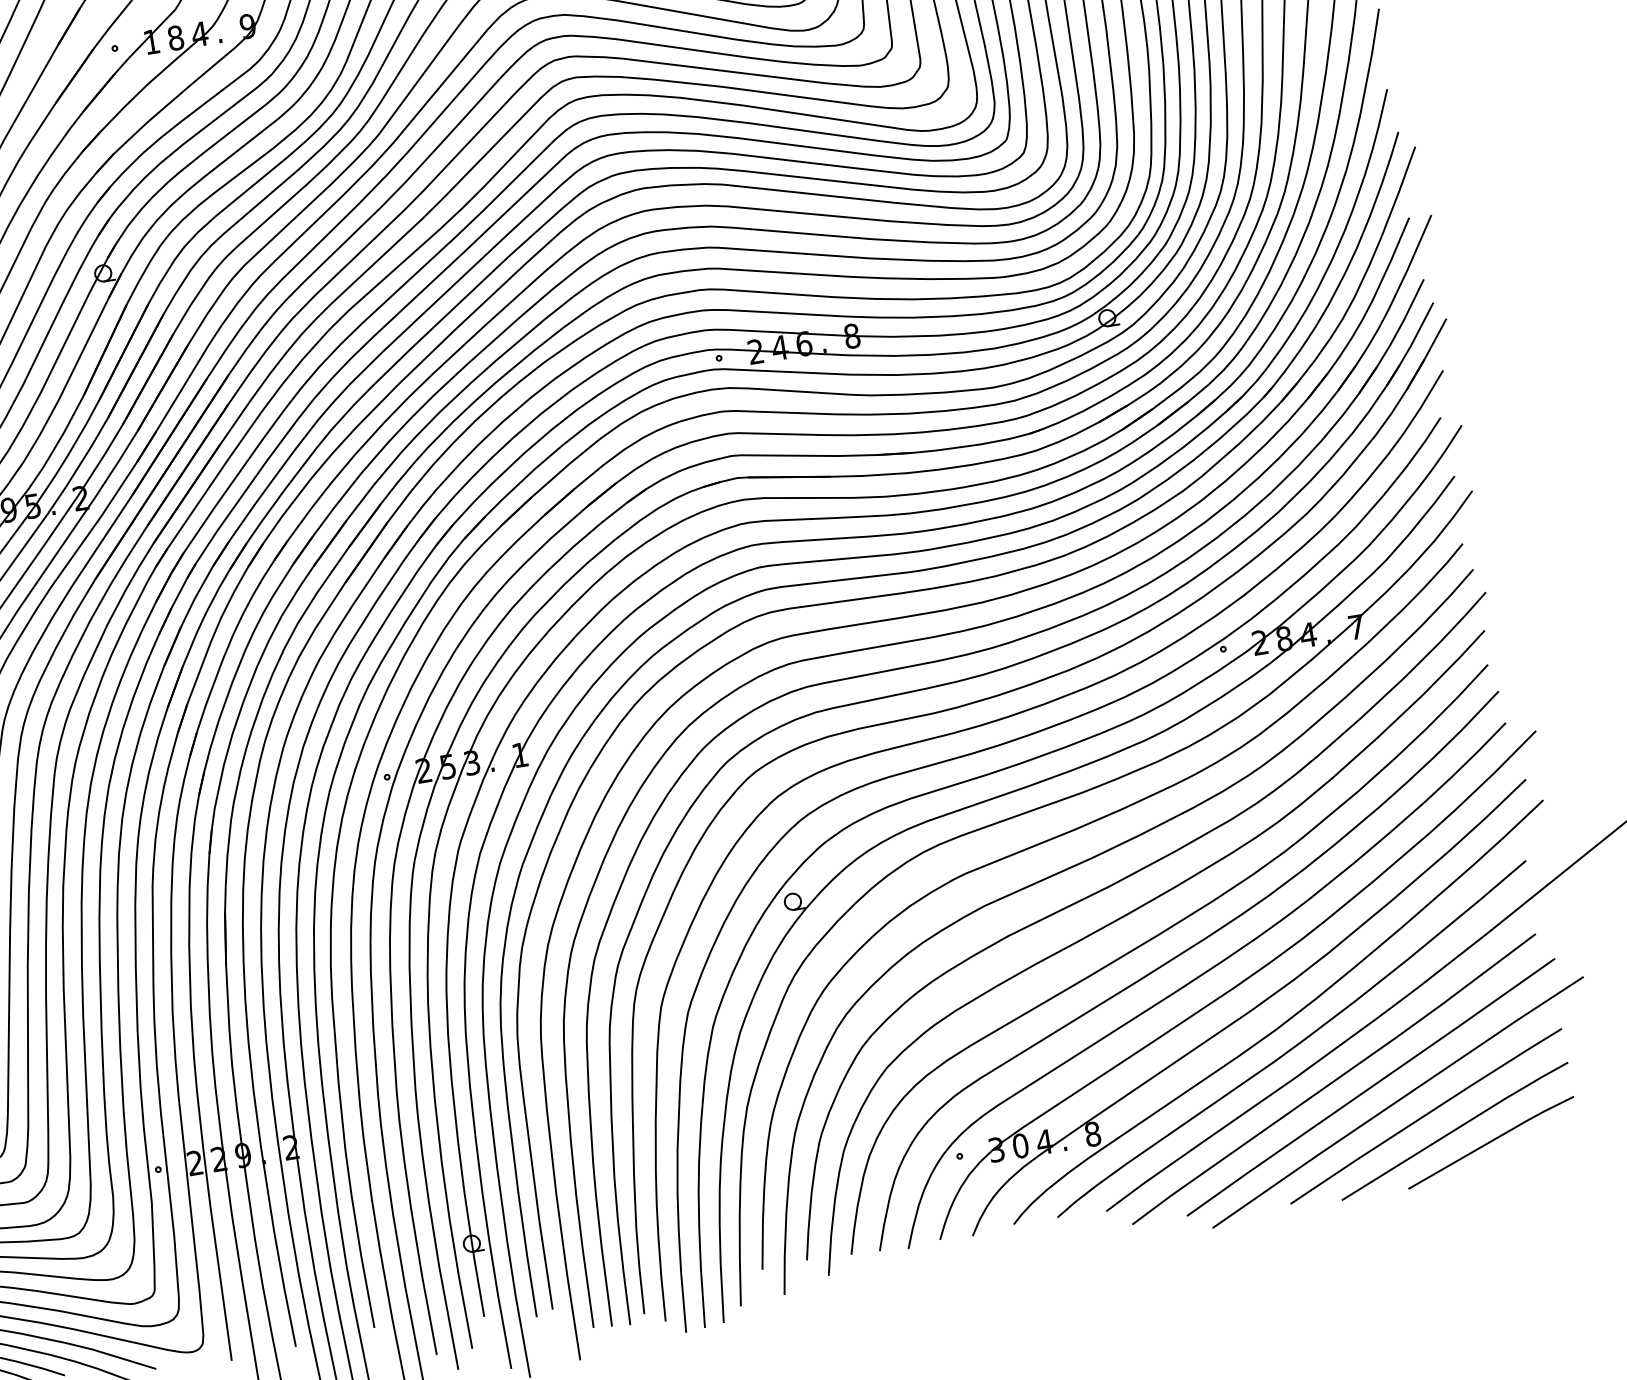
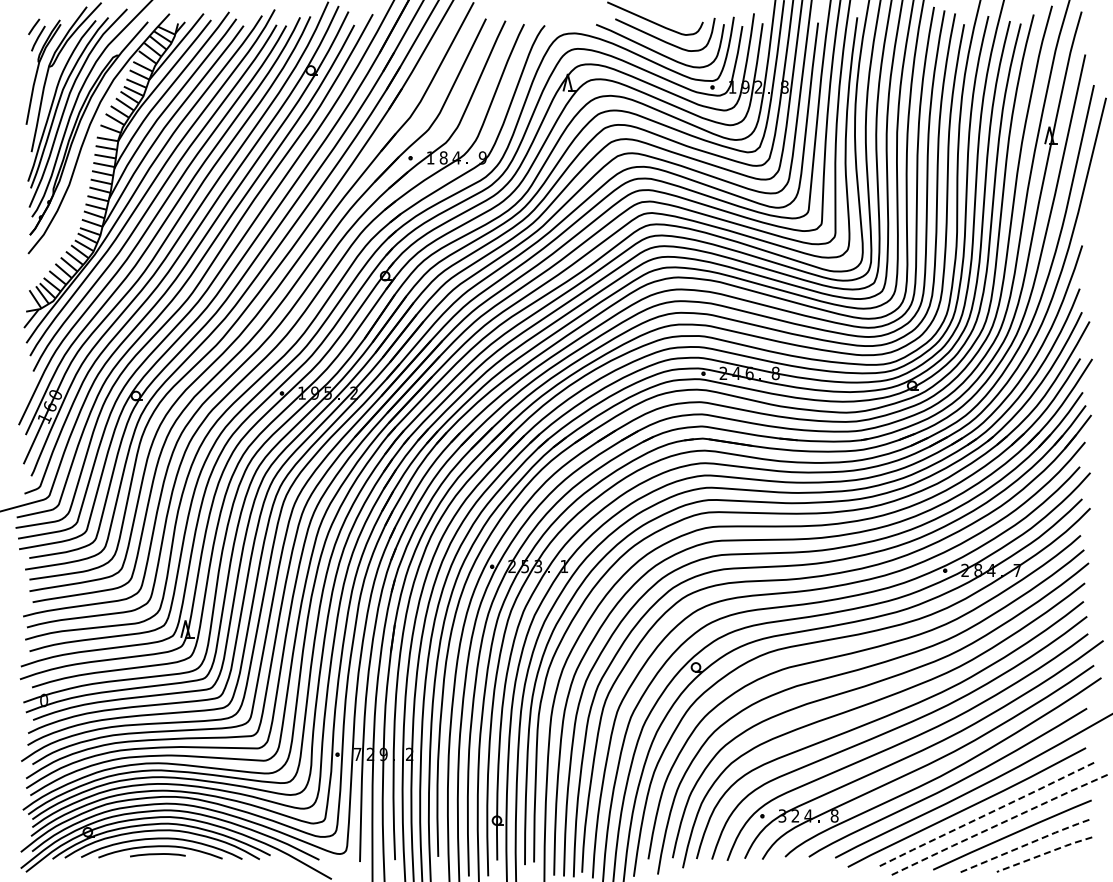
line: (1370, 1086) -> (985, 814), solid -> dashed
line: (1397, 1101) -> (998, 824), solid -> dashed
line: (1456, 1129) -> (1027, 844), solid -> dashed
line: (1492, 1140) -> (1045, 853), solid -> dashed
text: (1020, 1145) -> (795, 815), 0 -> 2
text: (194, 1161) -> (357, 753), 2 -> 7

